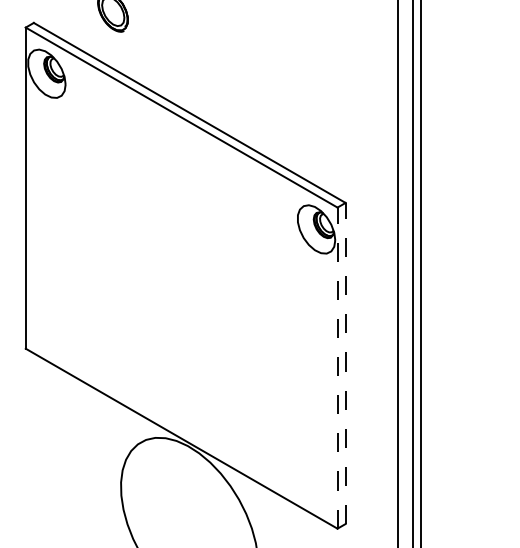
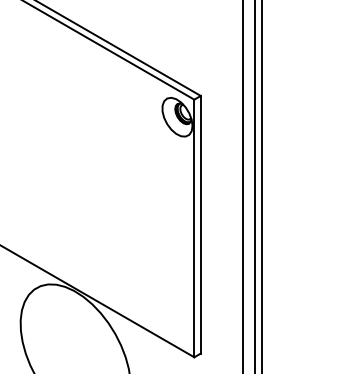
line: (345, 363) -> (200, 224), dashed -> solid
line: (337, 368) -> (194, 228), dashed -> solid

